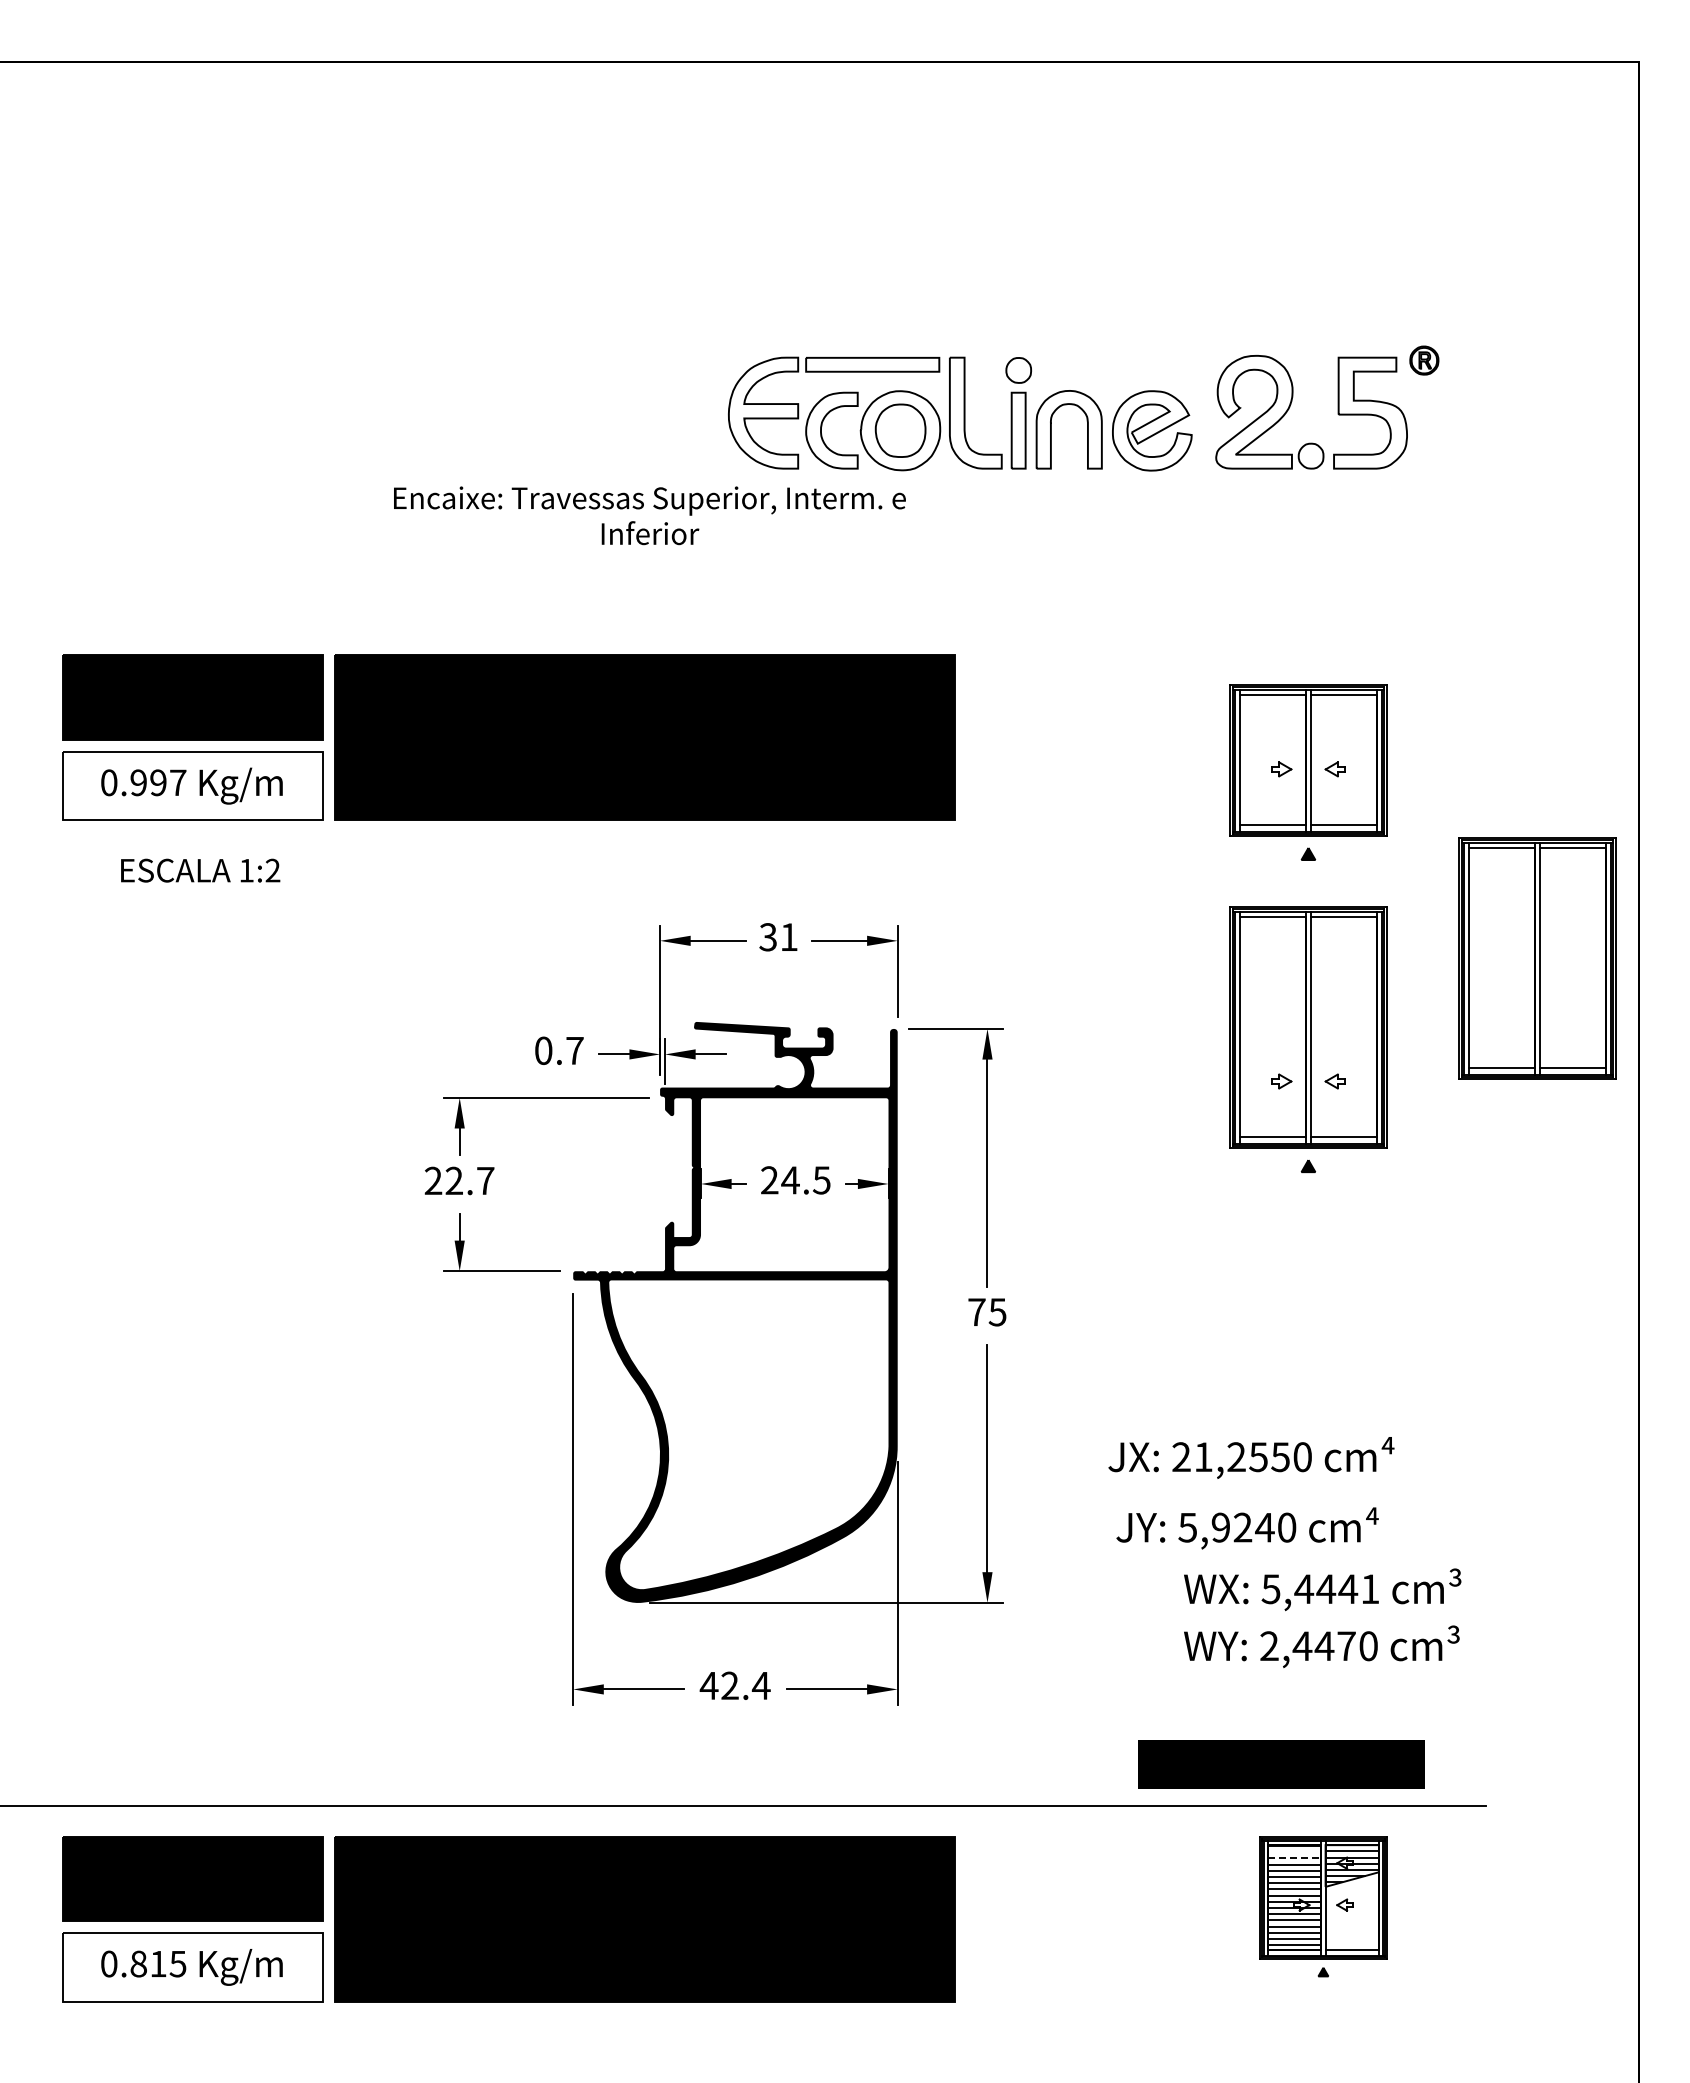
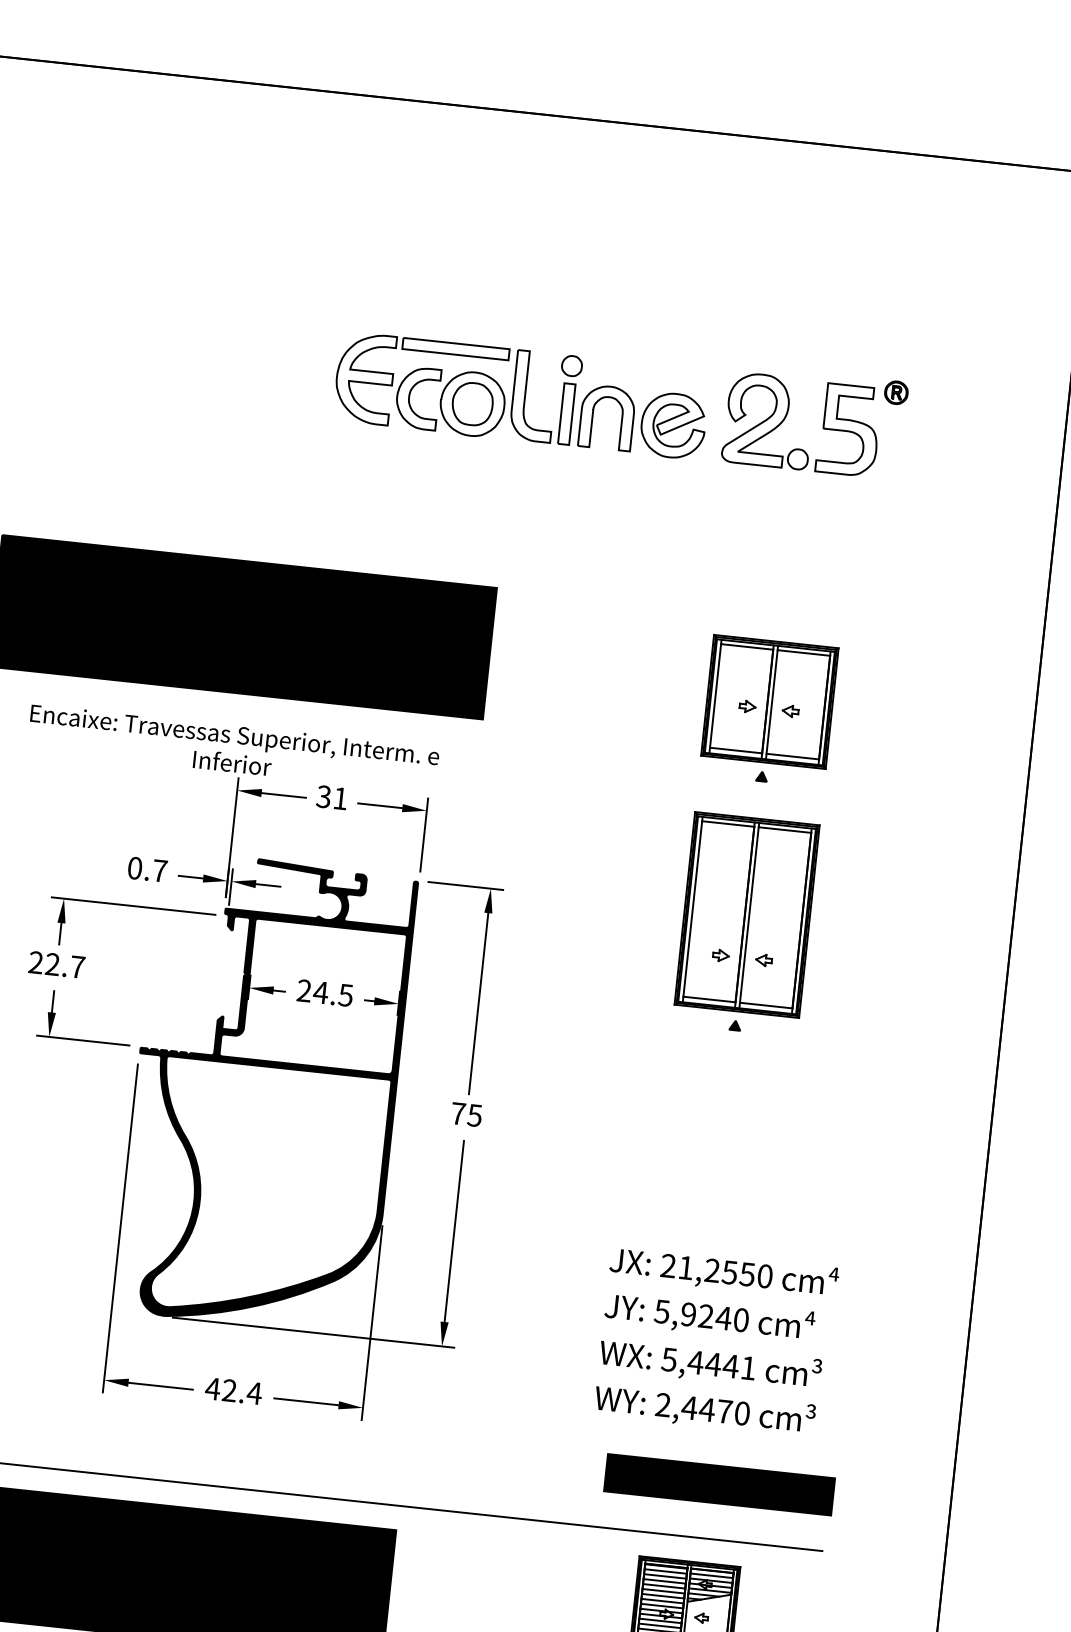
text: (649, 515) -> (233, 748), moved
part: (1537, 958) -> (935, 879), removed
text: (1251, 1457) -> (724, 1272), moved
text: (1247, 1528) -> (709, 1317), moved
text: (1281, 1764) -> (719, 1484), moved
line: (1294, 1852) -> (665, 1571), added
line: (1295, 1858) -> (665, 1576), dashed -> solid

